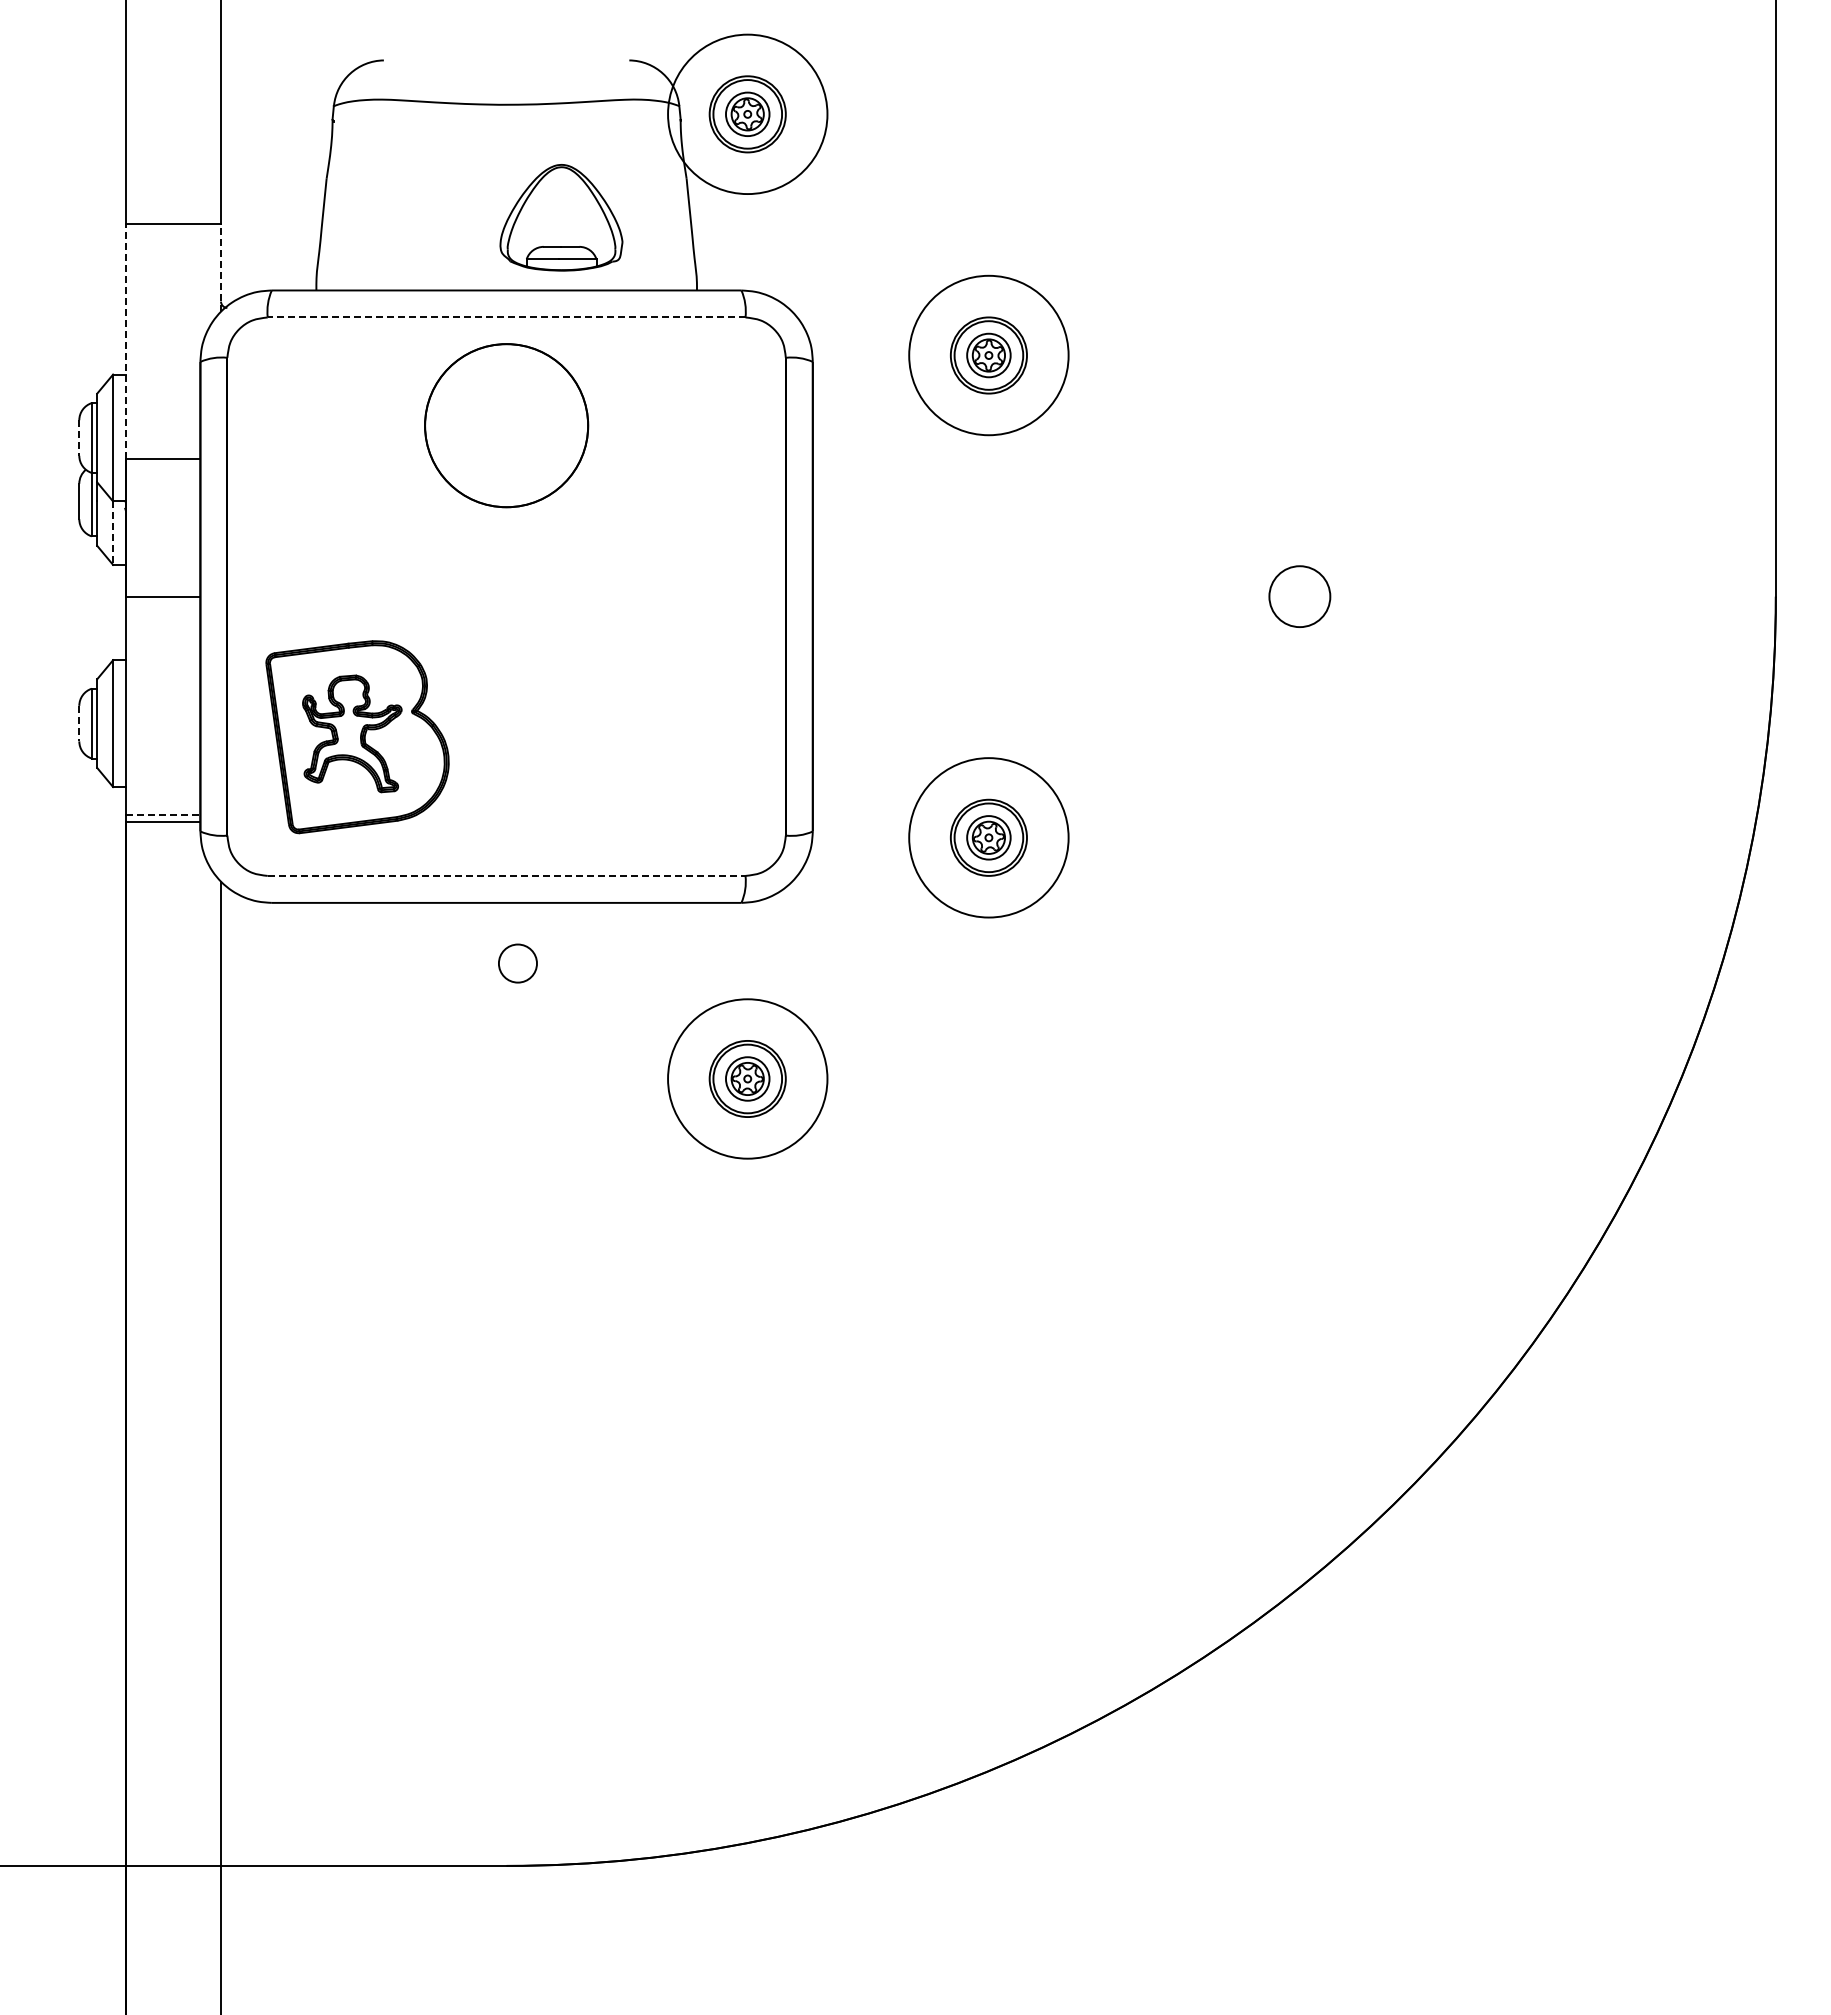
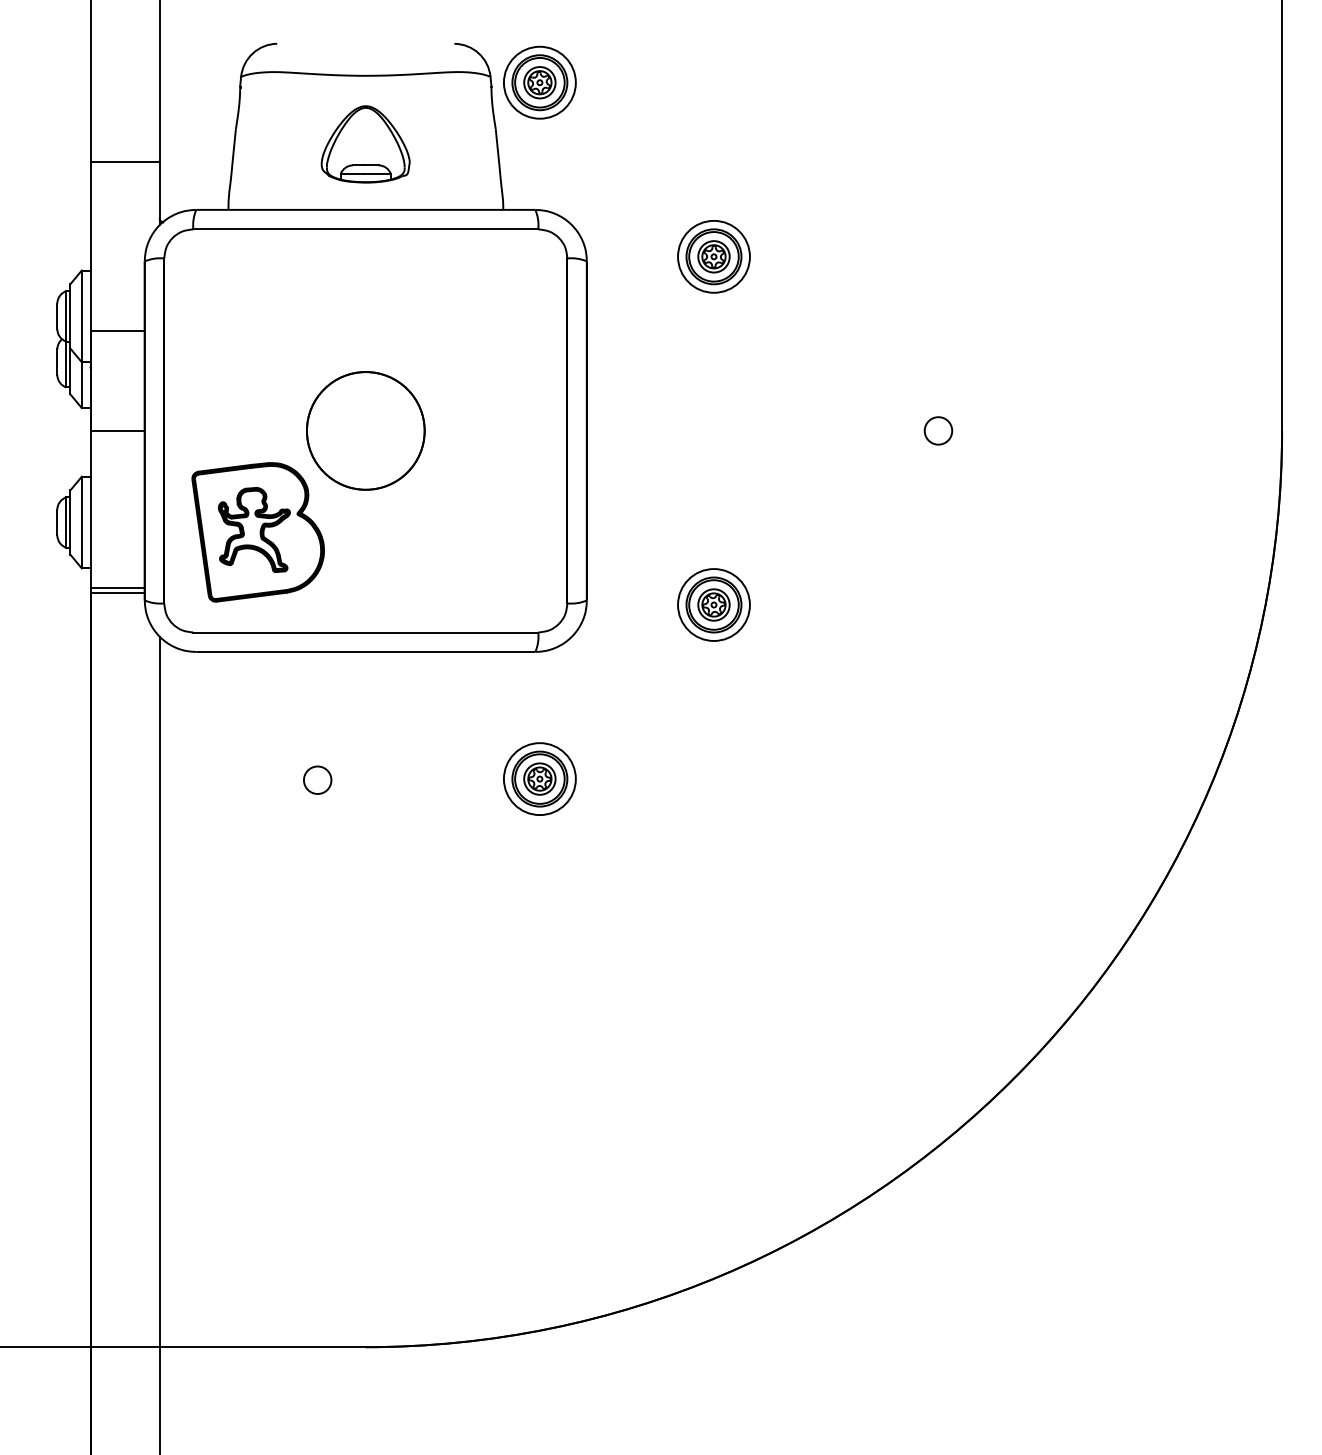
circle: (747, 114) -> (539, 82), size x0.62
part: (561, 217) -> (365, 144), moved
line: (221, 267) -> (160, 193), dashed -> solid
line: (506, 317) -> (365, 229), dashed -> solid
line: (125, 340) -> (90, 245), dashed -> solid
circle: (988, 355) -> (713, 256), size x0.62
circle: (506, 425) -> (365, 430), moved
line: (79, 438) -> (57, 316), dashed -> solid
line: (113, 533) -> (82, 385), dashed -> solid
circle: (1299, 596) -> (938, 430), size x0.62
line: (79, 723) -> (57, 522), dashed -> solid
line: (163, 814) -> (118, 588), dashed -> solid
circle: (988, 837) -> (713, 604), size x0.62
line: (506, 875) -> (365, 632), dashed -> solid
circle: (517, 963) -> (317, 780), moved
circle: (747, 1078) -> (539, 778), size x0.62

